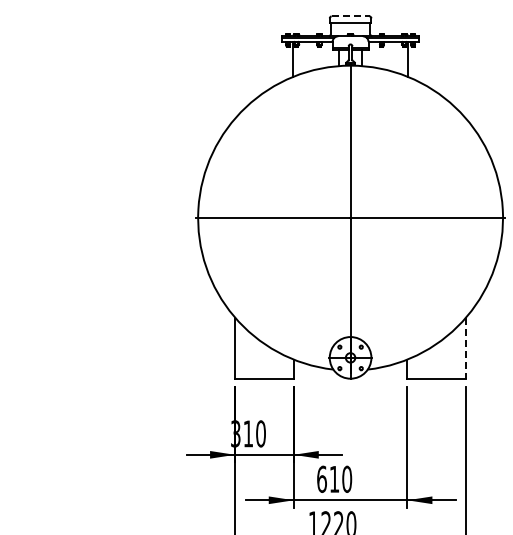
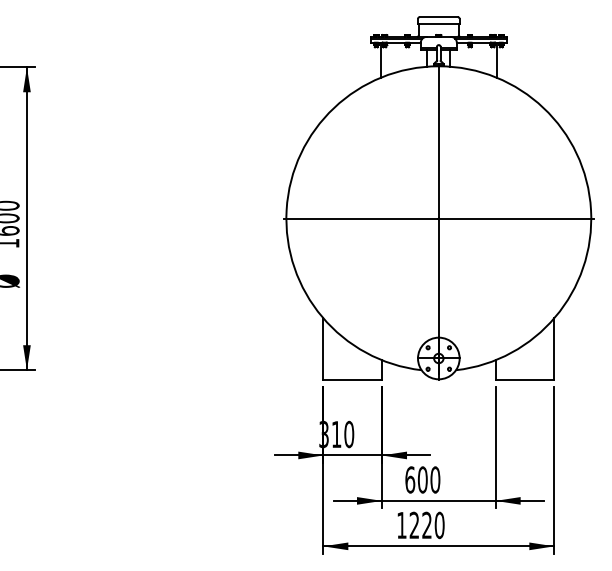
line: (350, 16) -> (438, 17), dashed -> solid
line: (466, 347) -> (554, 348), dashed -> solid
text: (334, 478) -> (422, 479), 610 -> 600

